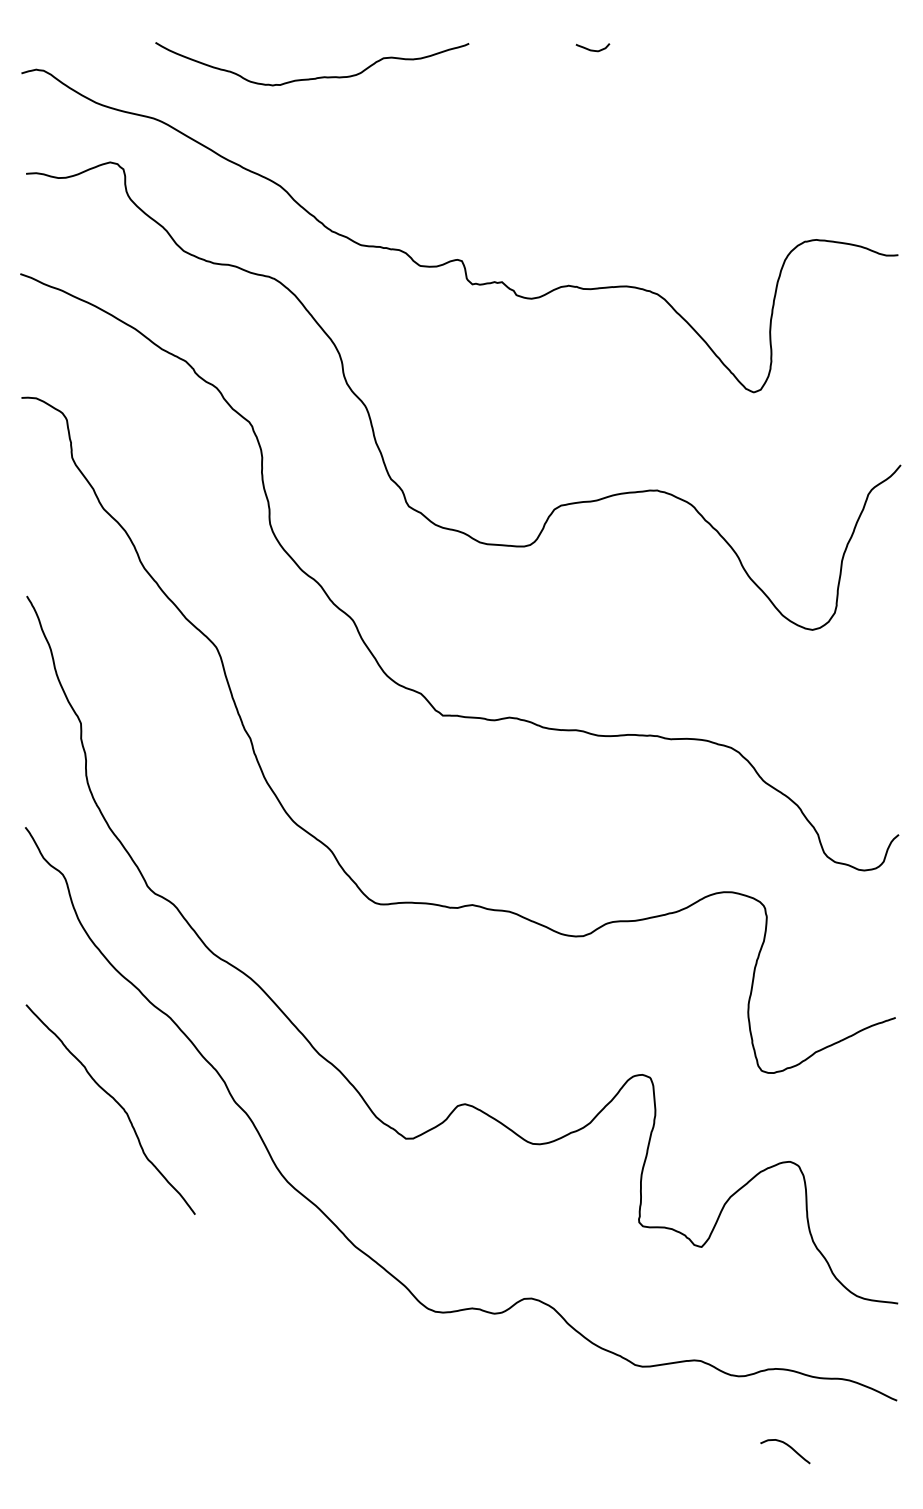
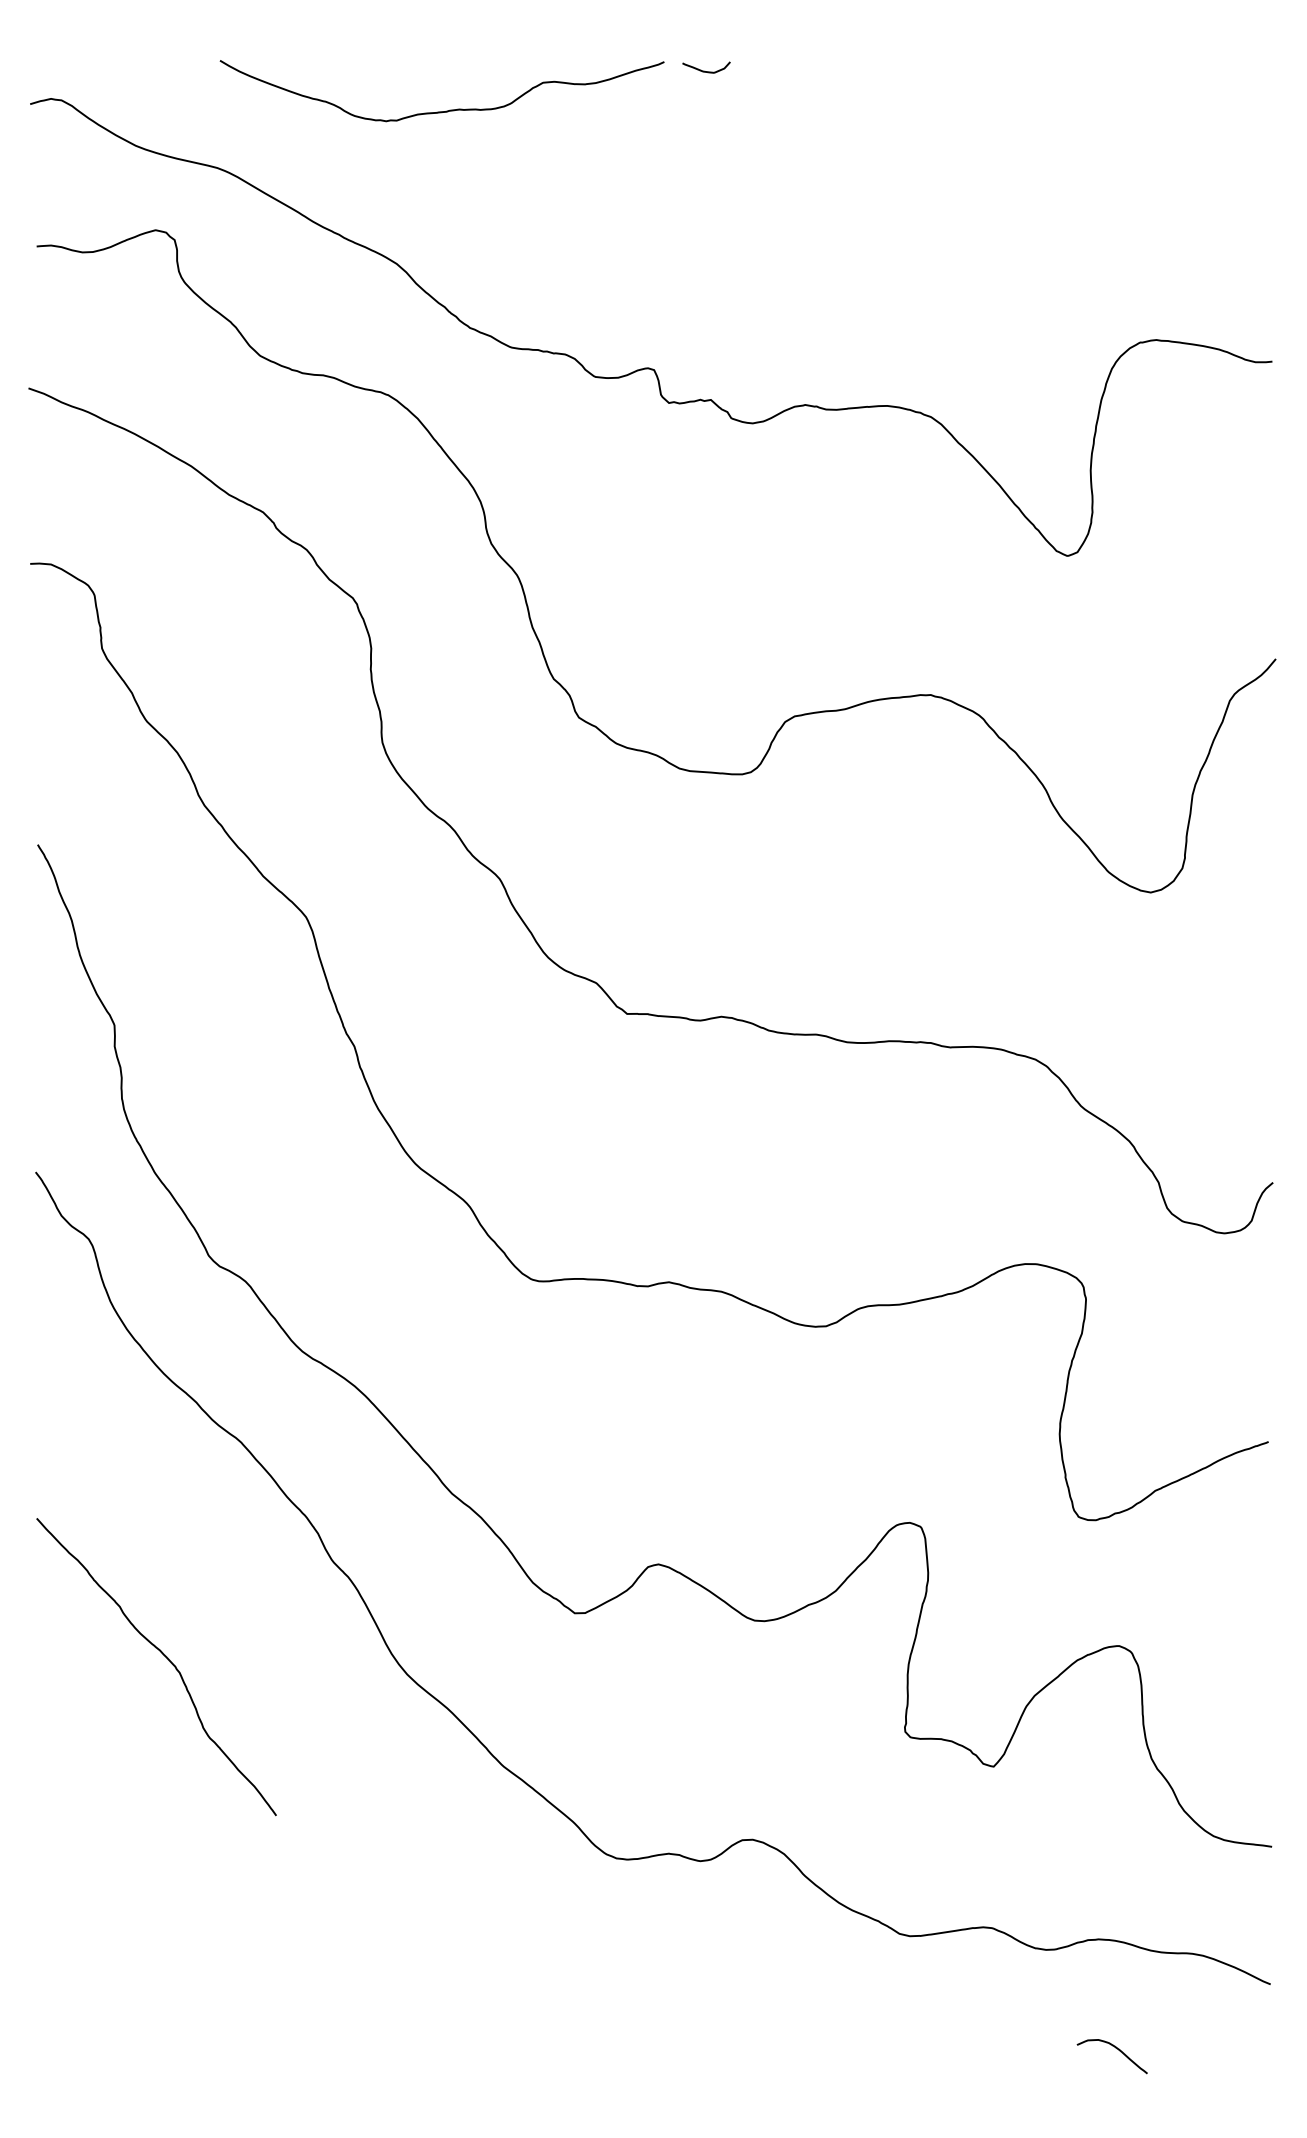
curve: (592, 49) -> (705, 70), moved
curve: (118, 1105) -> (167, 1661), moved

